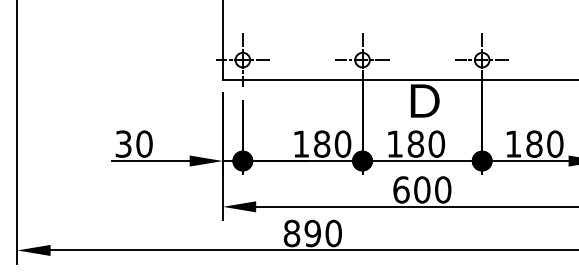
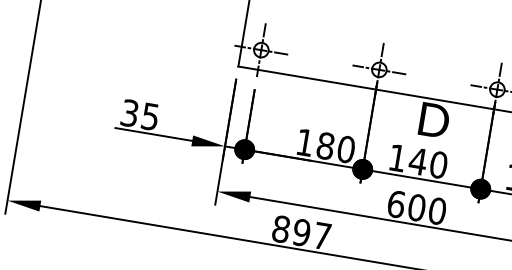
text: (144, 143) -> (150, 116), 30 -> 35
text: (415, 143) -> (417, 160), 180 -> 140
text: (333, 233) -> (322, 236), 890 -> 897

